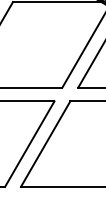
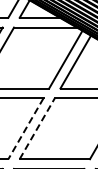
line: (45, 143) -> (37, 128), solid -> dashed
line: (29, 145) -> (25, 129), solid -> dashed

